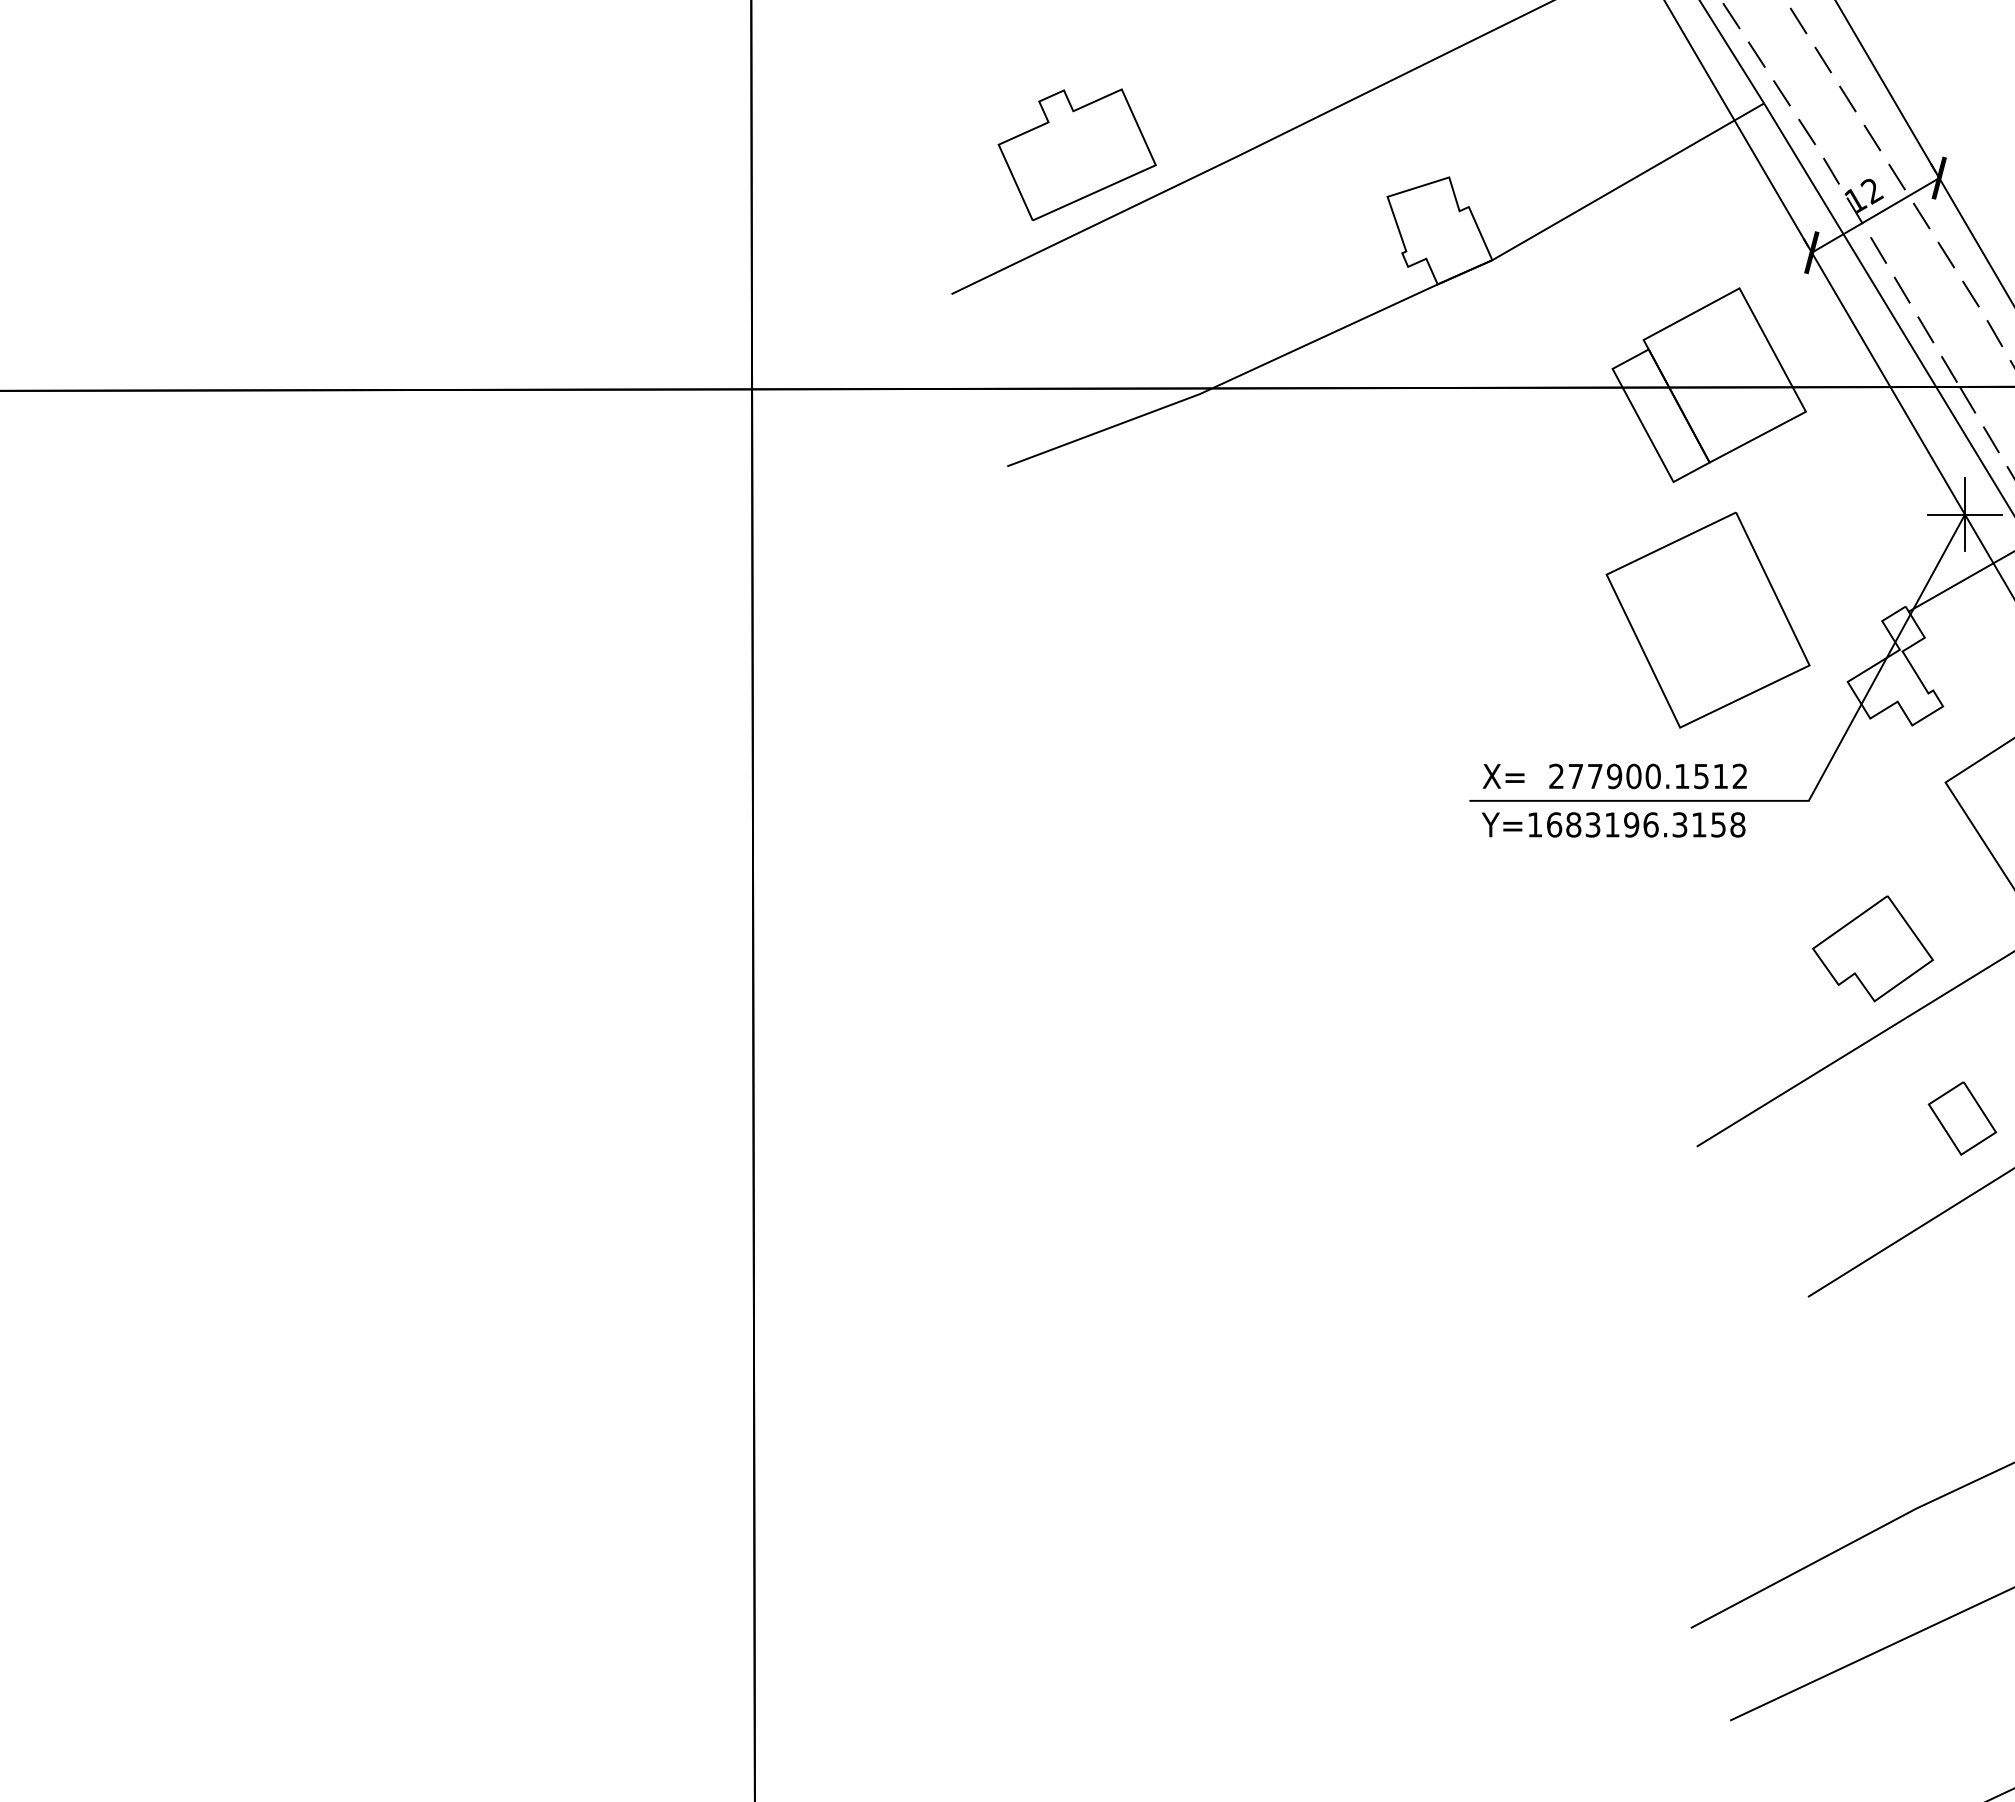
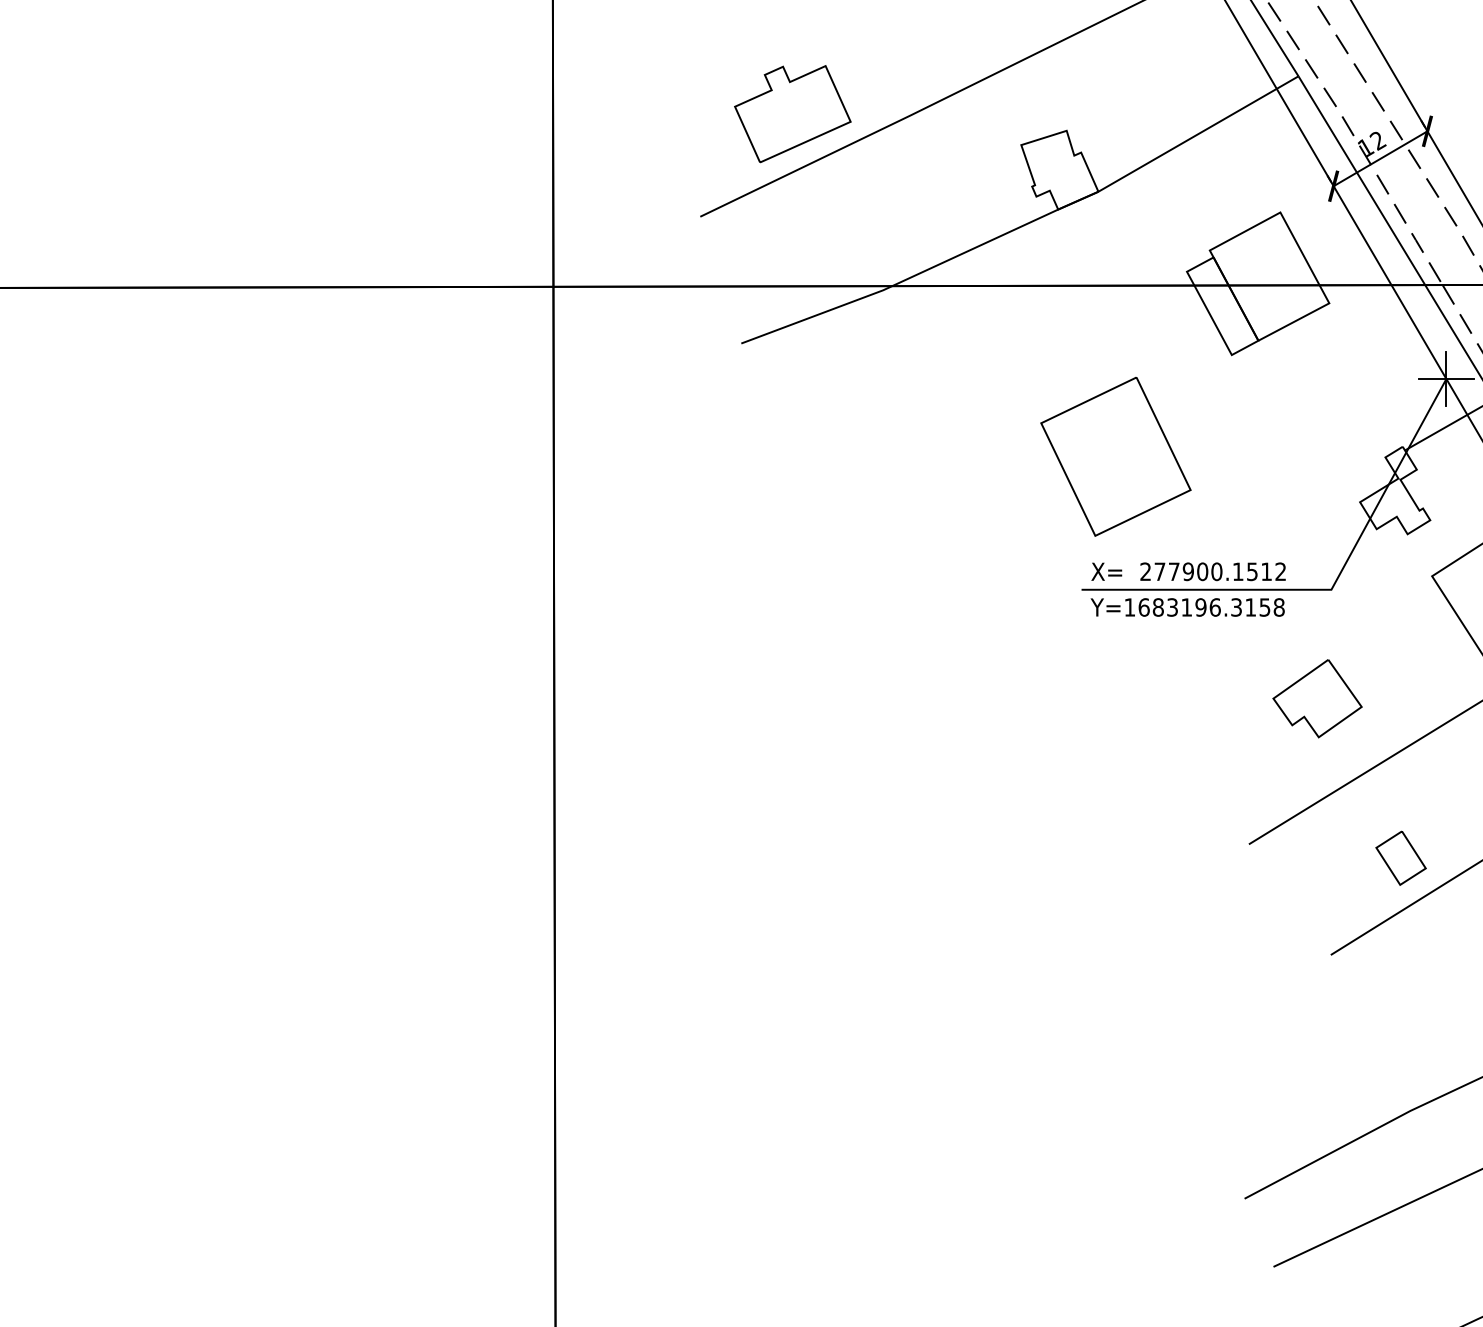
part: (1707, 619) -> (1115, 456), moved
part: (1872, 948) -> (1317, 698), moved
part: (1962, 1118) -> (1401, 858), moved

